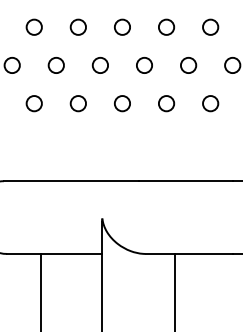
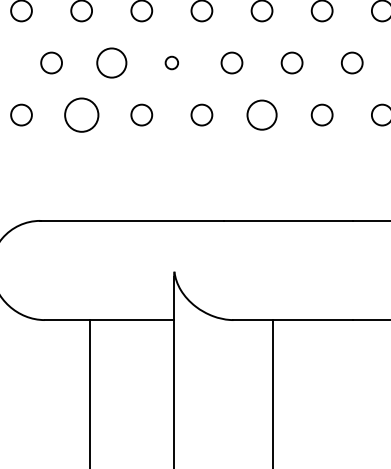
circle: (56, 65) -> (111, 62), size x1.4
circle: (100, 65) -> (171, 62), size x0.6
circle: (34, 103) -> (81, 114), size x1.6
circle: (166, 103) -> (261, 114), size x1.4

